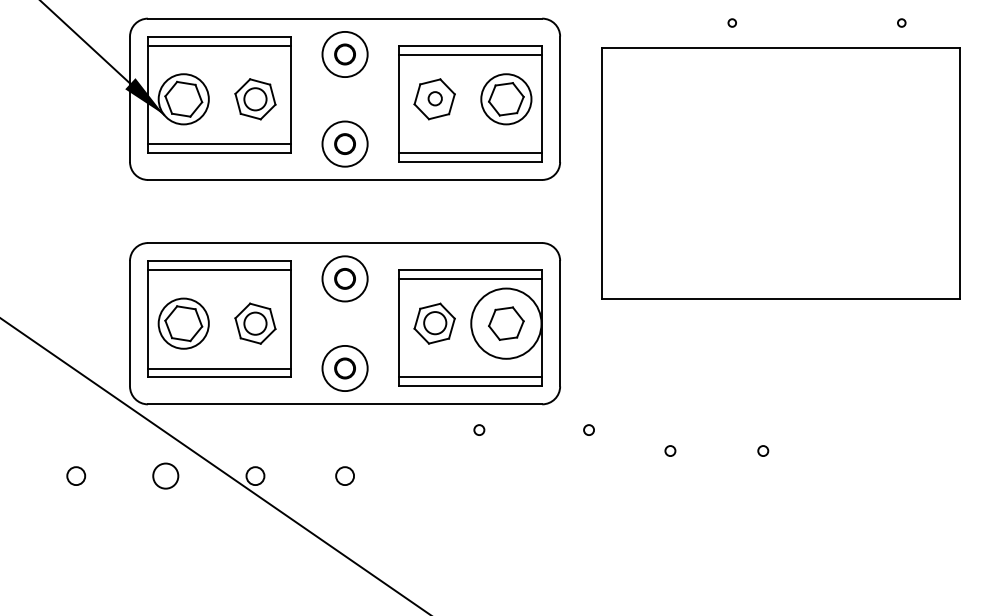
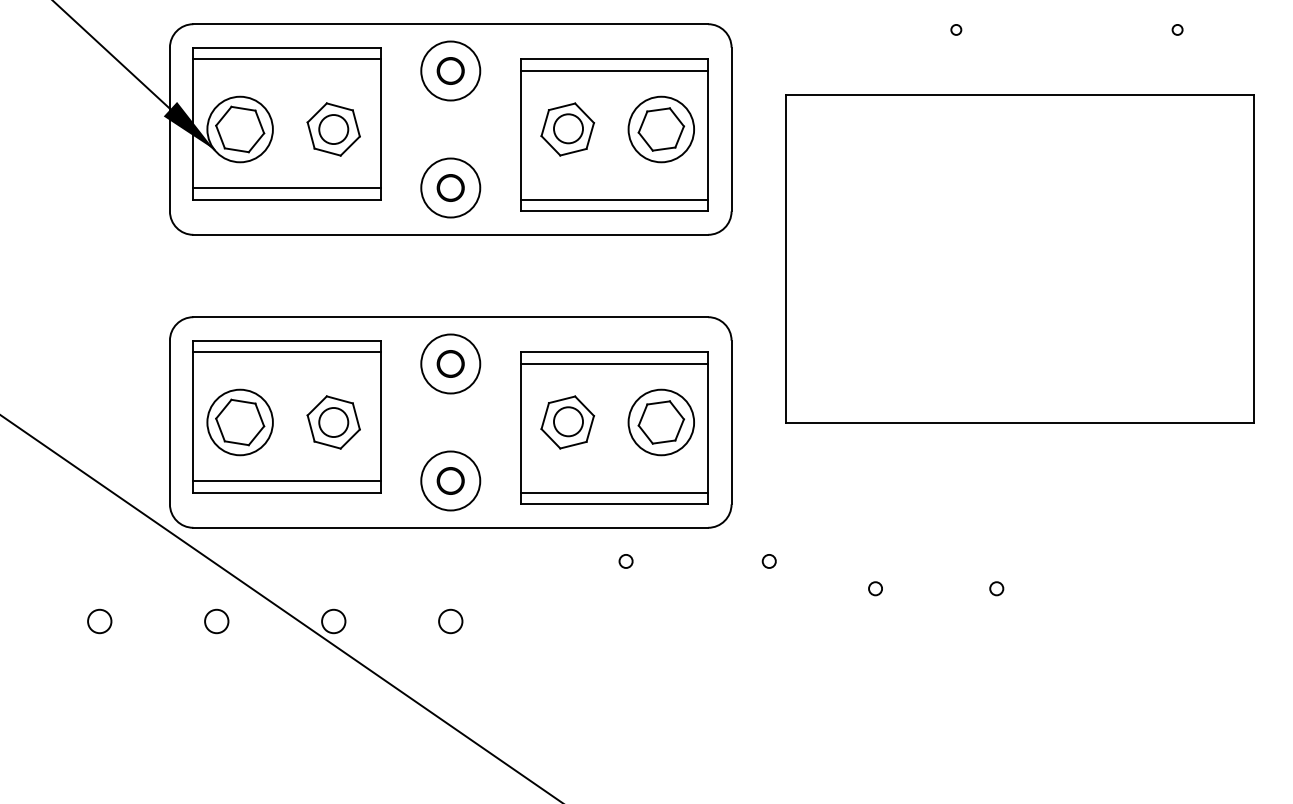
circle: (435, 98) -> (568, 128), size x1.67
part: (780, 173) -> (1019, 258), moved
circle: (506, 323) -> (661, 422), size x0.71
circle: (165, 476) -> (216, 621), size x0.71

